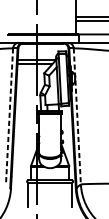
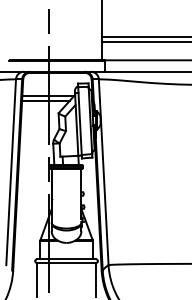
line: (9, 116) -> (11, 172), dashed -> solid
line: (77, 116) -> (103, 172), dashed -> solid

